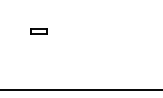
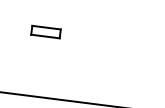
part: (38, 31) -> (45, 31), size x1.6

